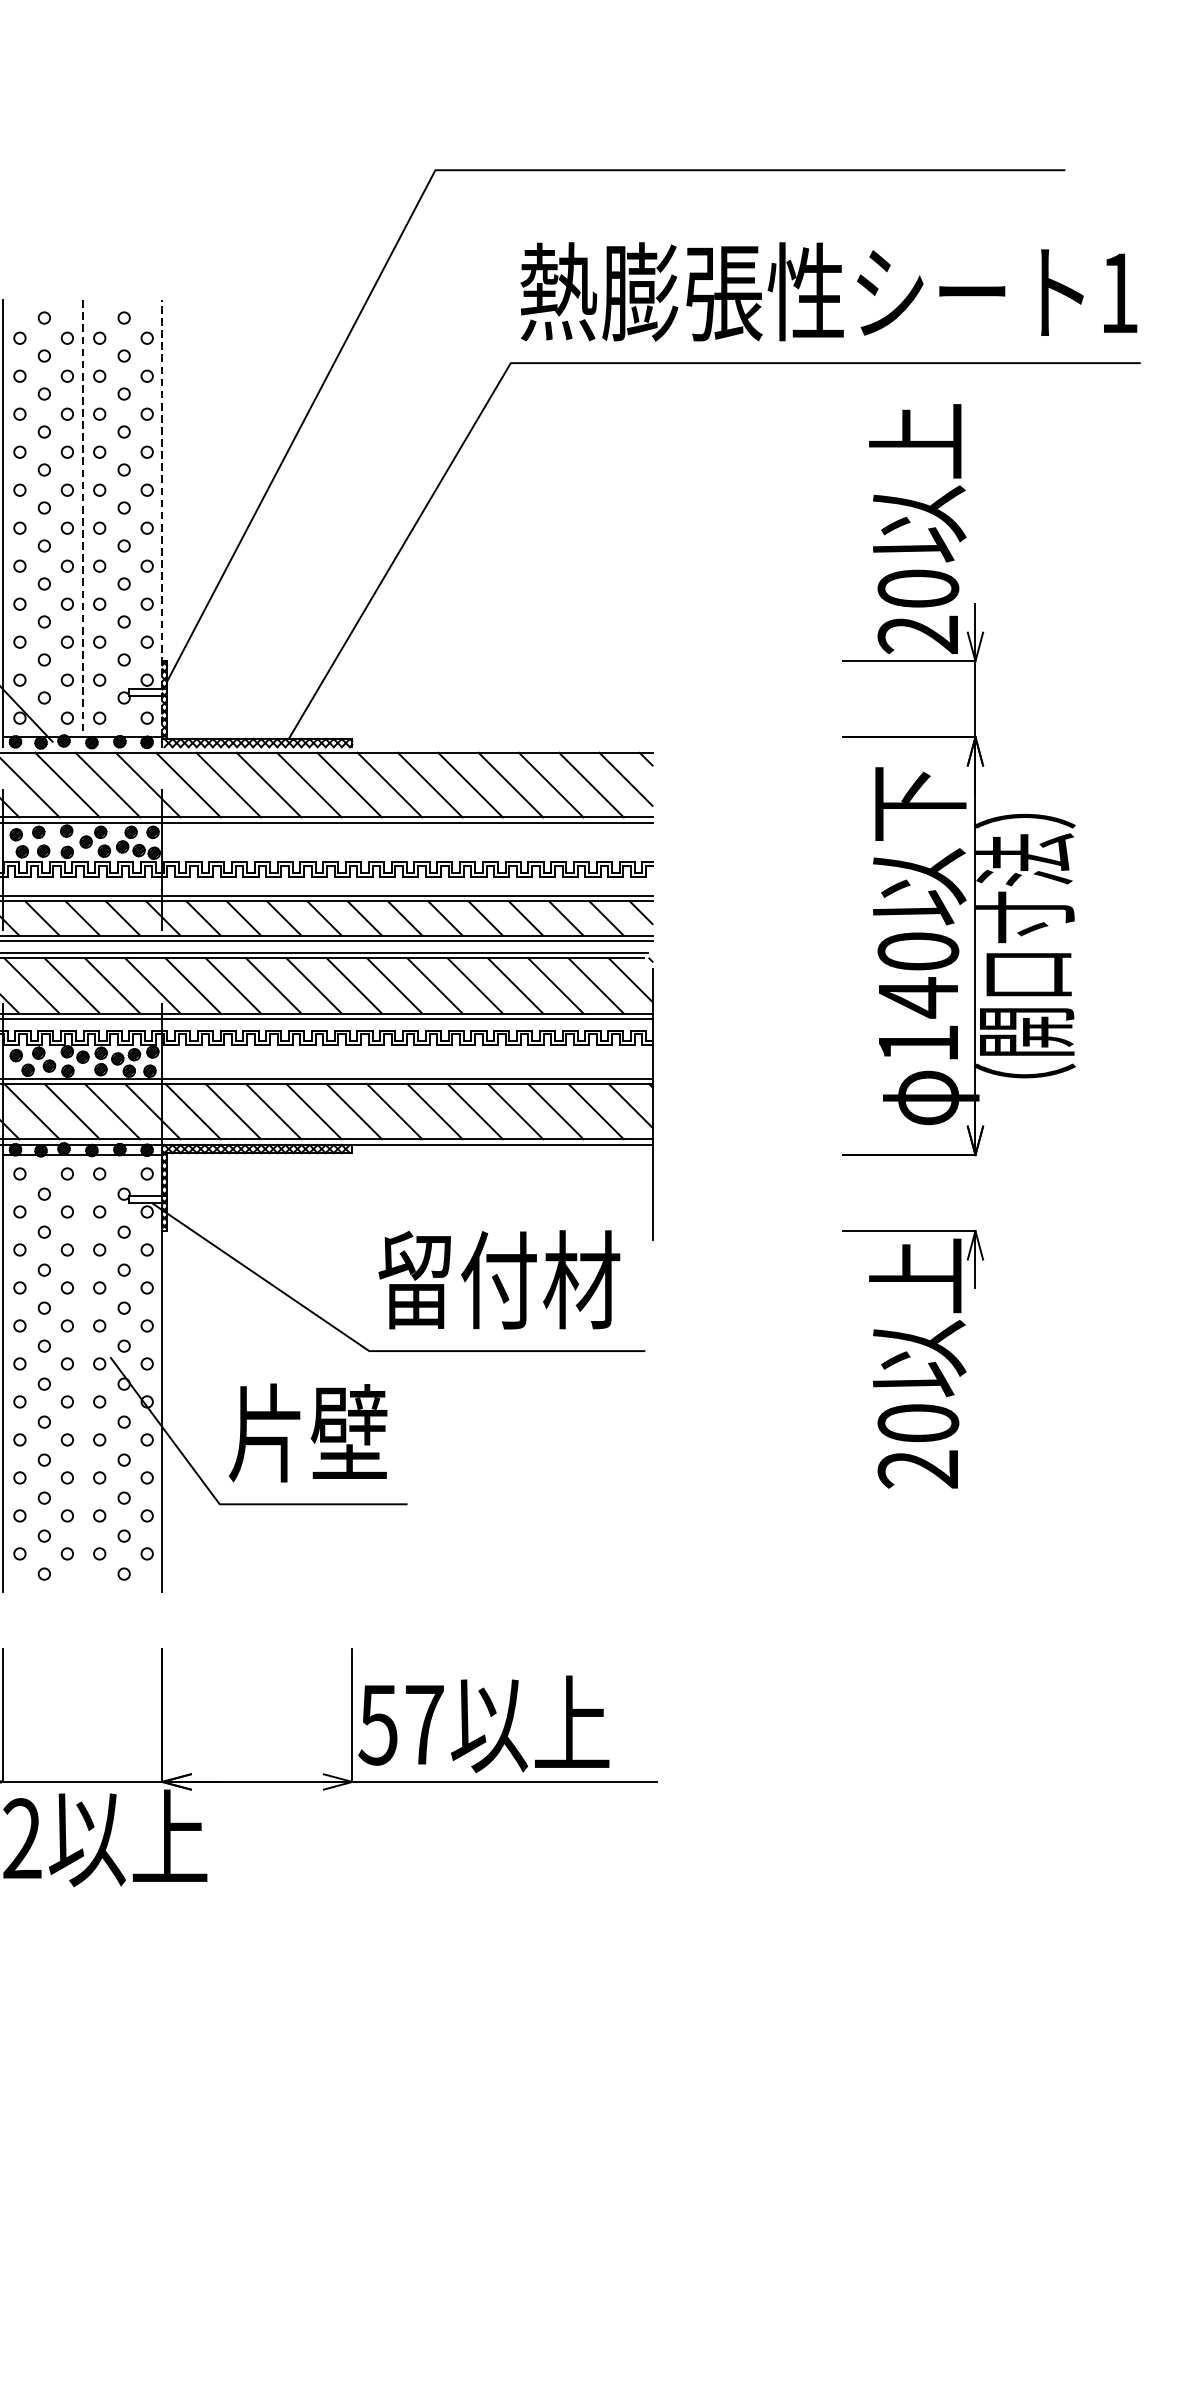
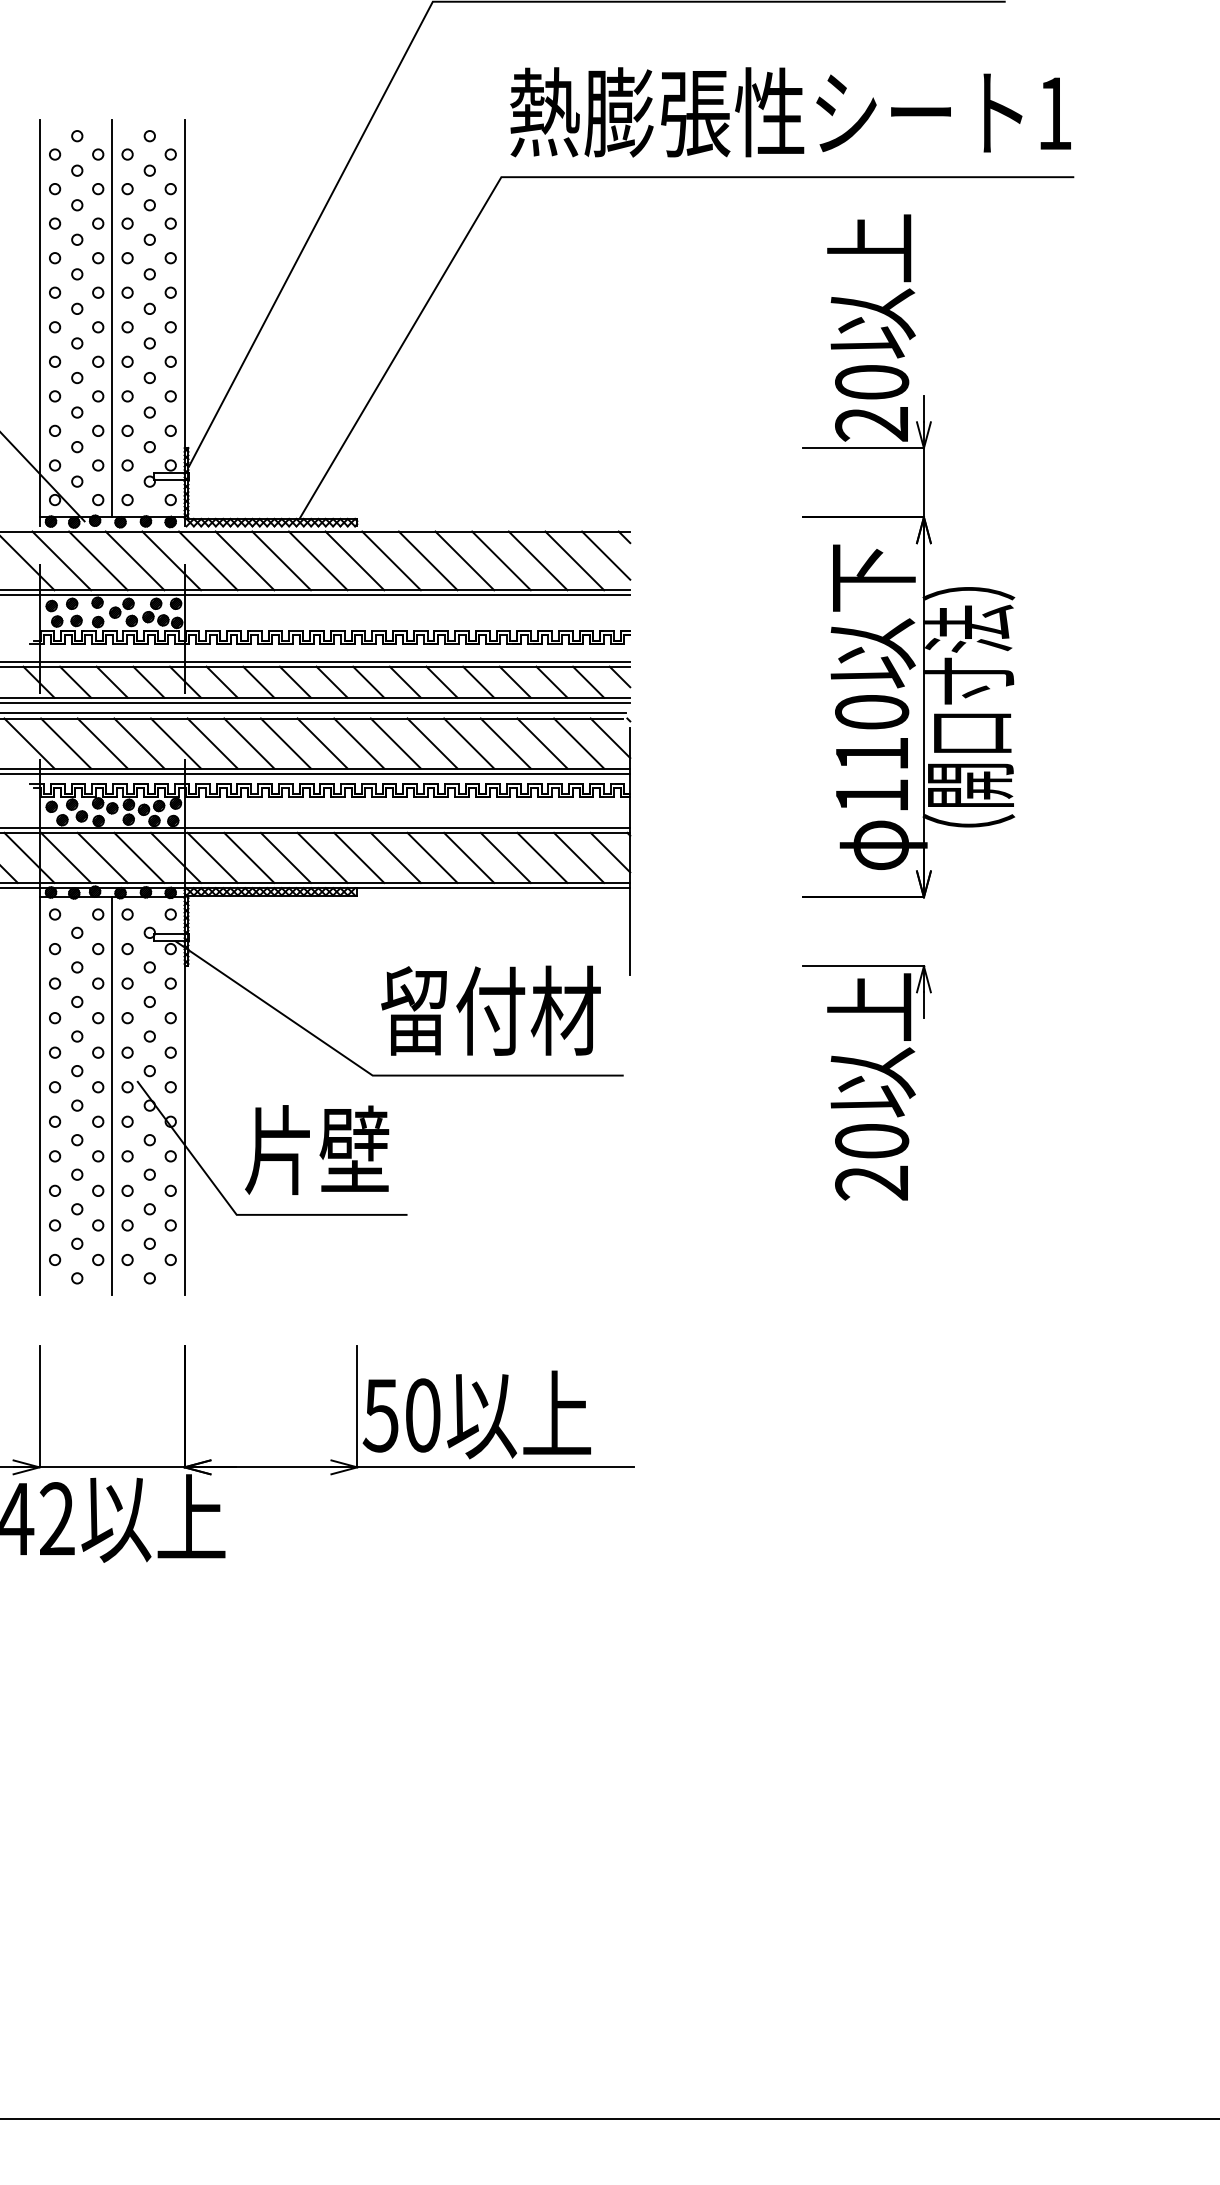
line: (83, 518) -> (112, 318), dashed -> solid
line: (162, 518) -> (184, 318), dashed -> solid
text: (917, 998) -> (871, 754), 140 -> 110
line: (83, 1373) -> (112, 1095), added
text: (425, 1724) -> (423, 1415), 57 -> 50

